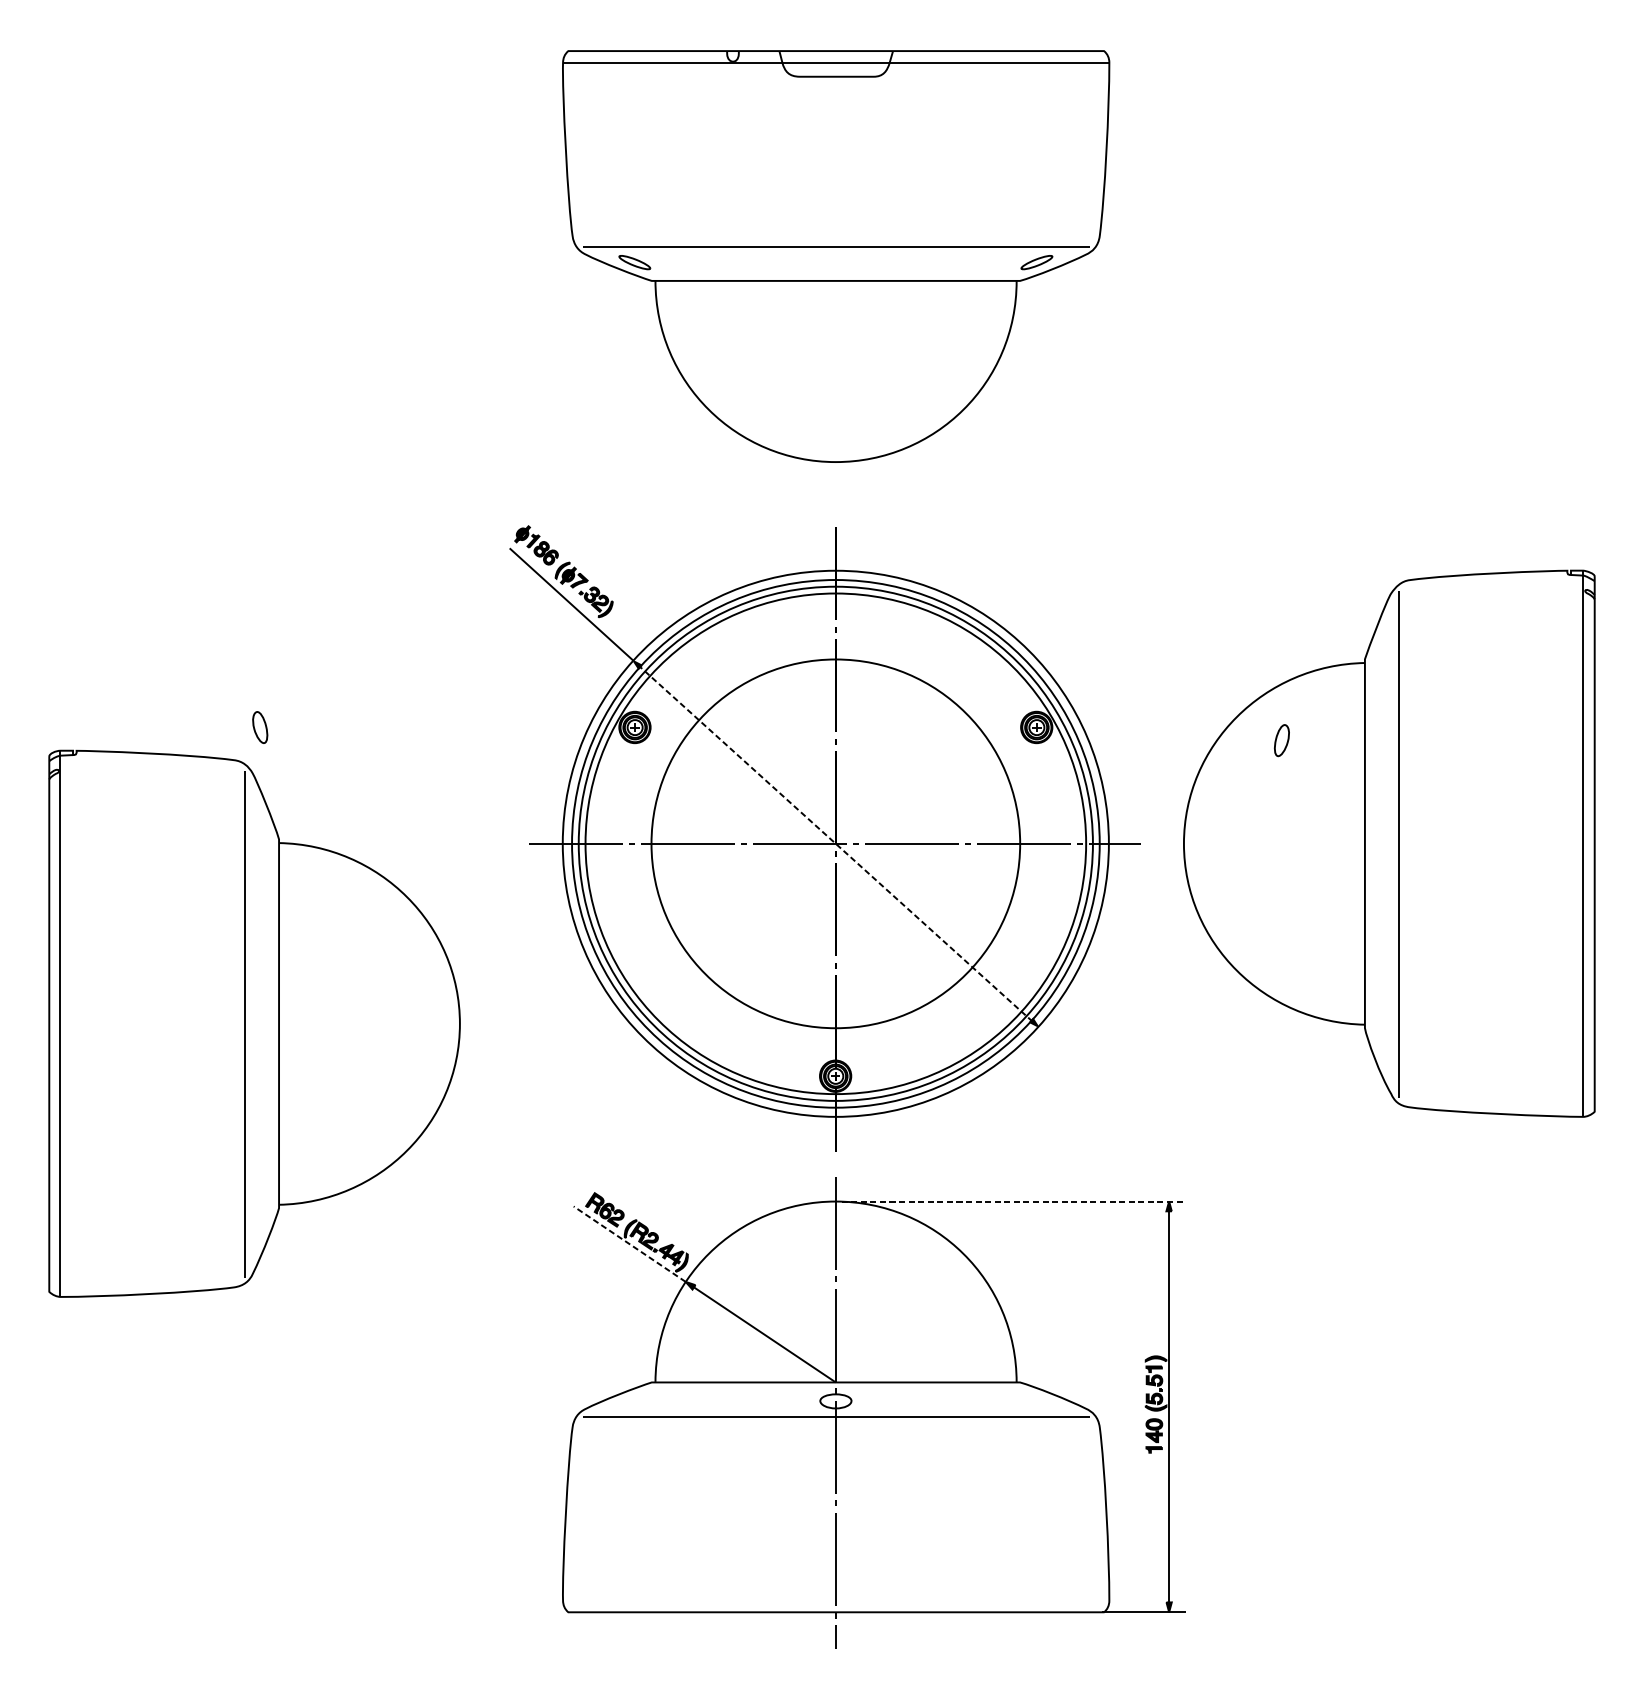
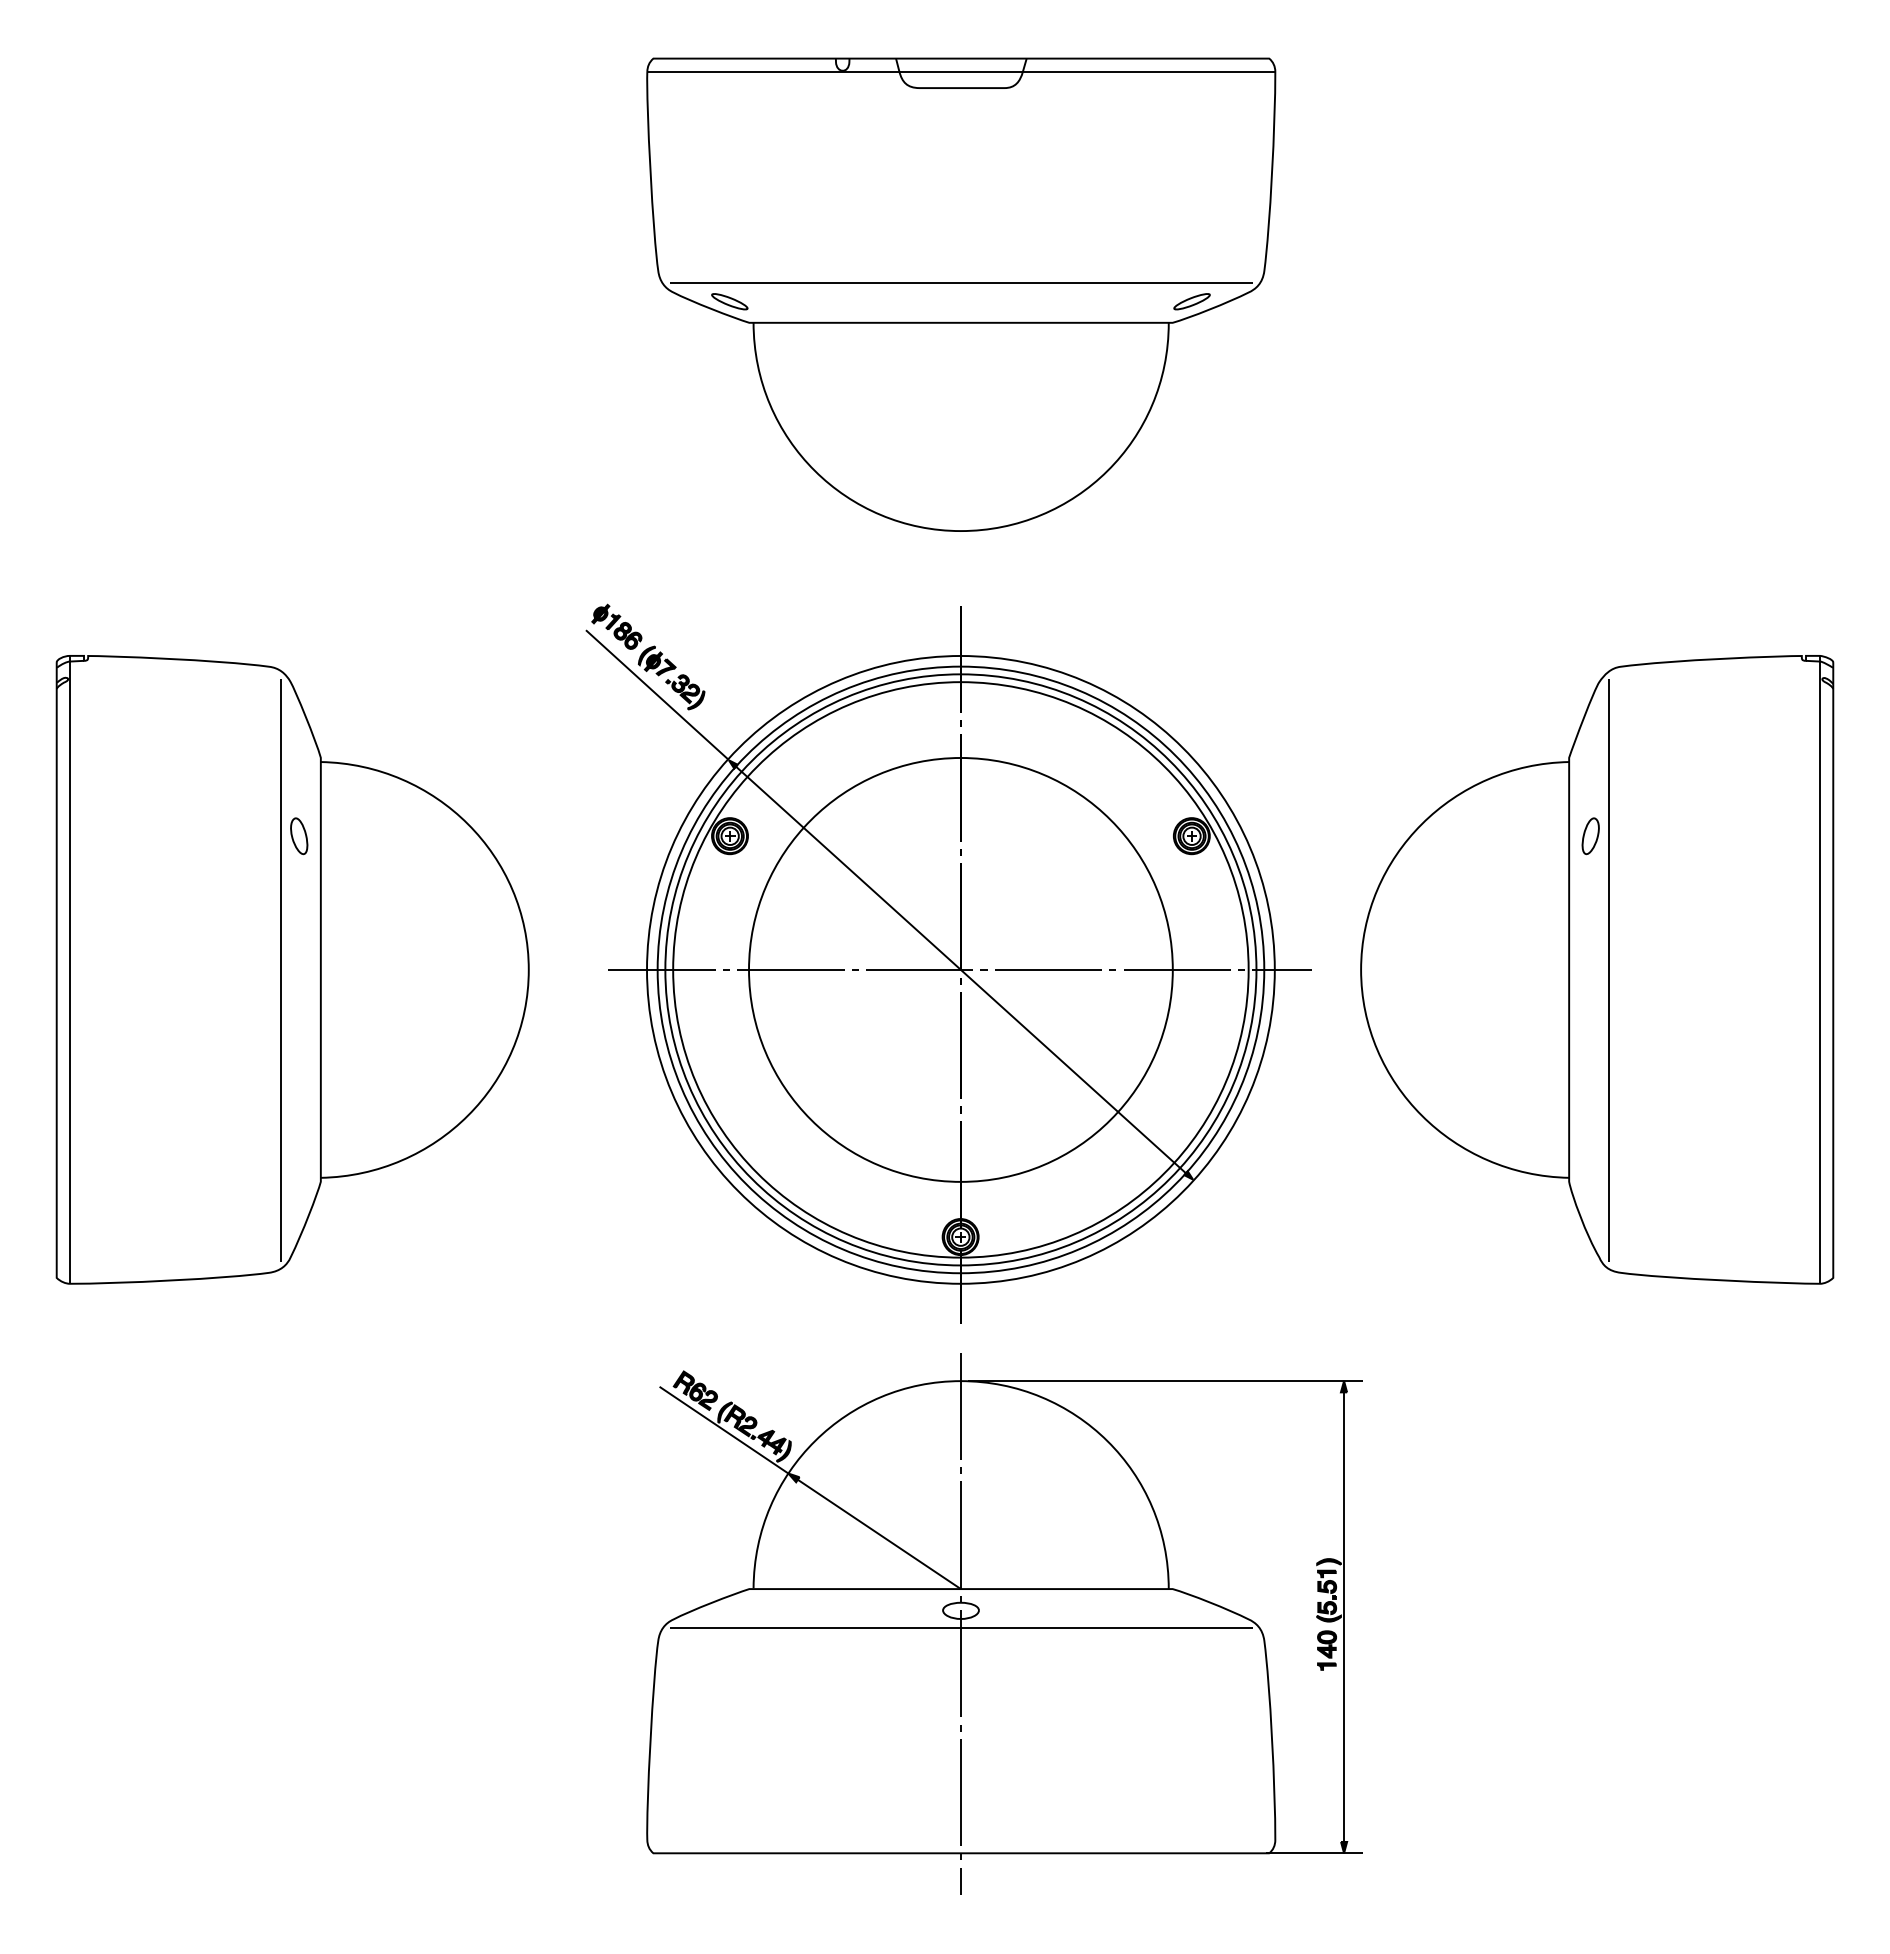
part: (1281, 740) -> (1590, 836), moved
line: (835, 843) -> (960, 969), dashed -> solid
part: (254, 1023) -> (292, 969), moved
line: (1013, 1201) -> (1165, 1381), dashed -> solid
line: (629, 1244) -> (723, 1430), dashed -> solid

